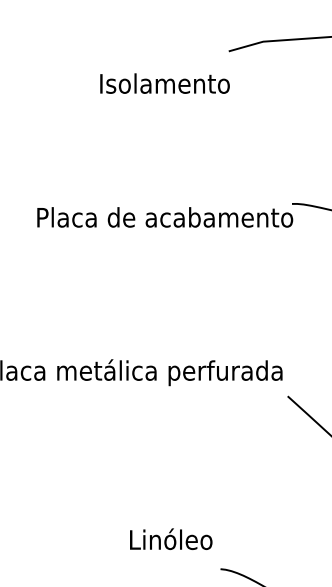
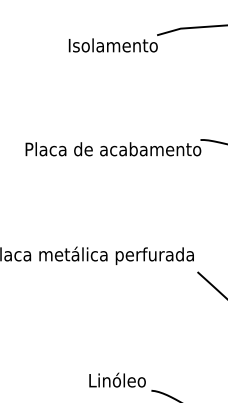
text: (163, 83) -> (112, 45), moved
text: (171, 538) -> (117, 379), moved

